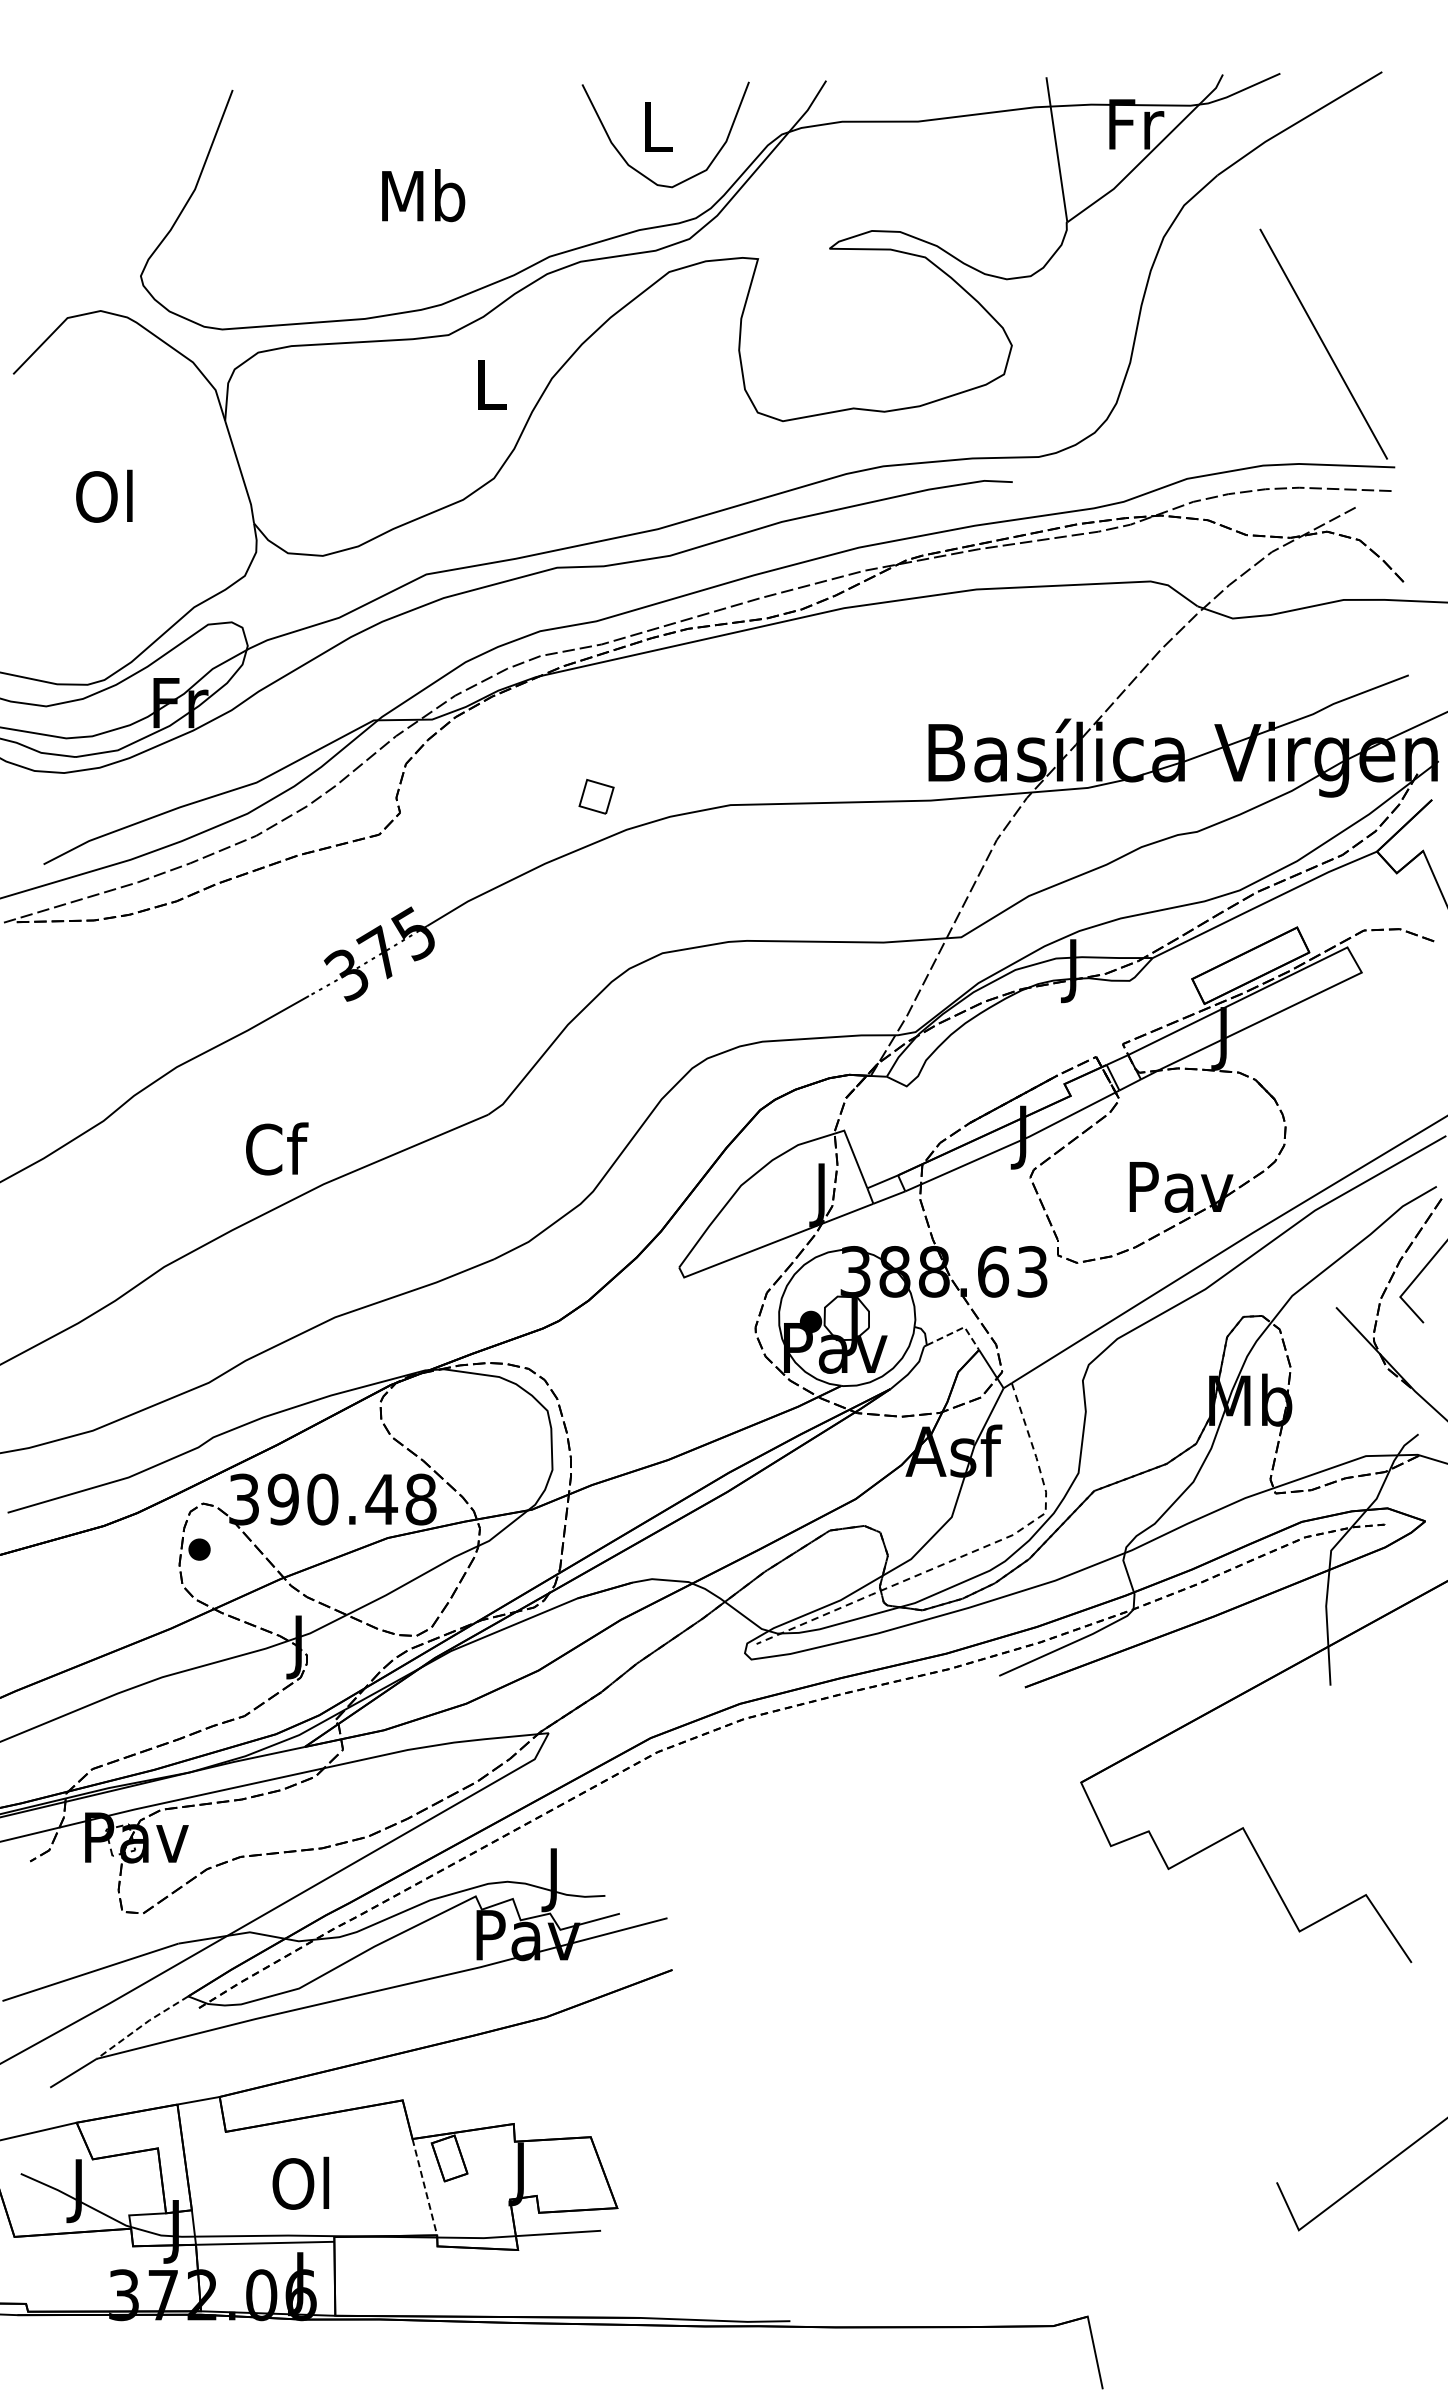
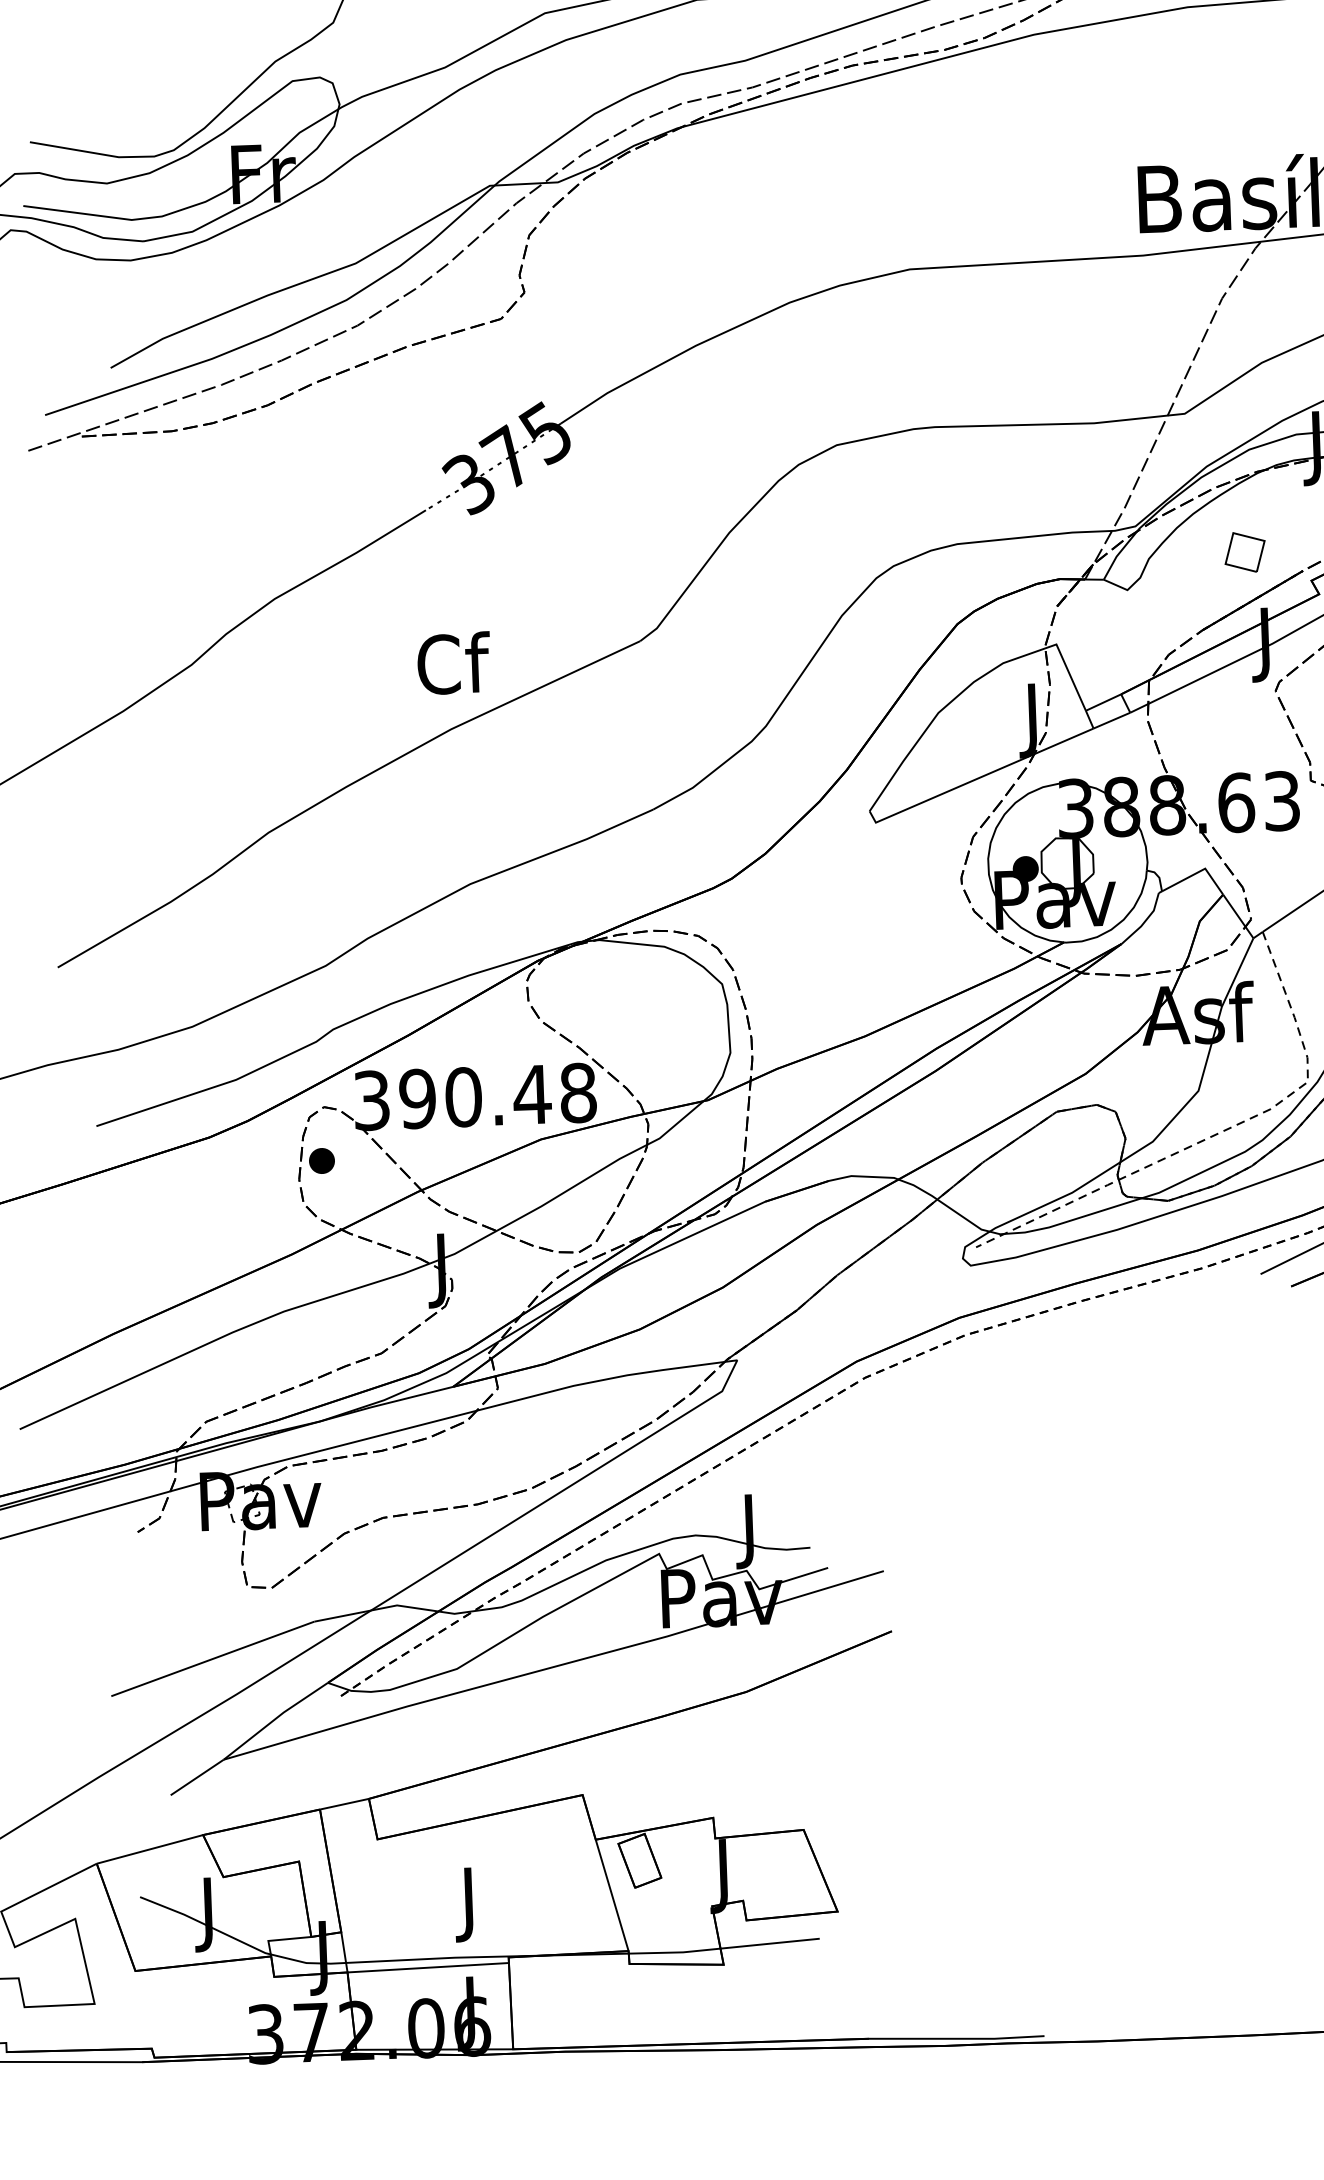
part: (596, 796) -> (1244, 552), moved
text: (277, 1148) -> (454, 662), moved
line: (959, 1329) -> (1199, 871), dashed -> solid
line: (141, 2026) -> (274, 1720), dashed -> solid
line: (424, 2187) -> (611, 1895), dashed -> solid
text: (300, 2189) -> (467, 1903), Ol -> J

